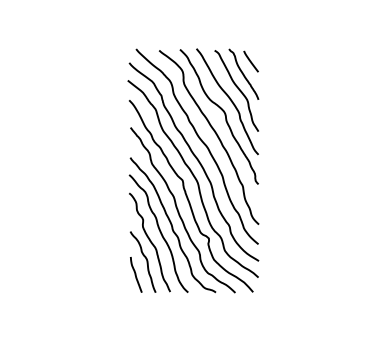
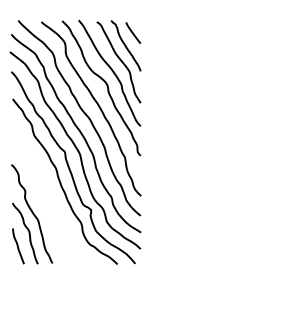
part: (172, 225) -> (54, 197), removed

